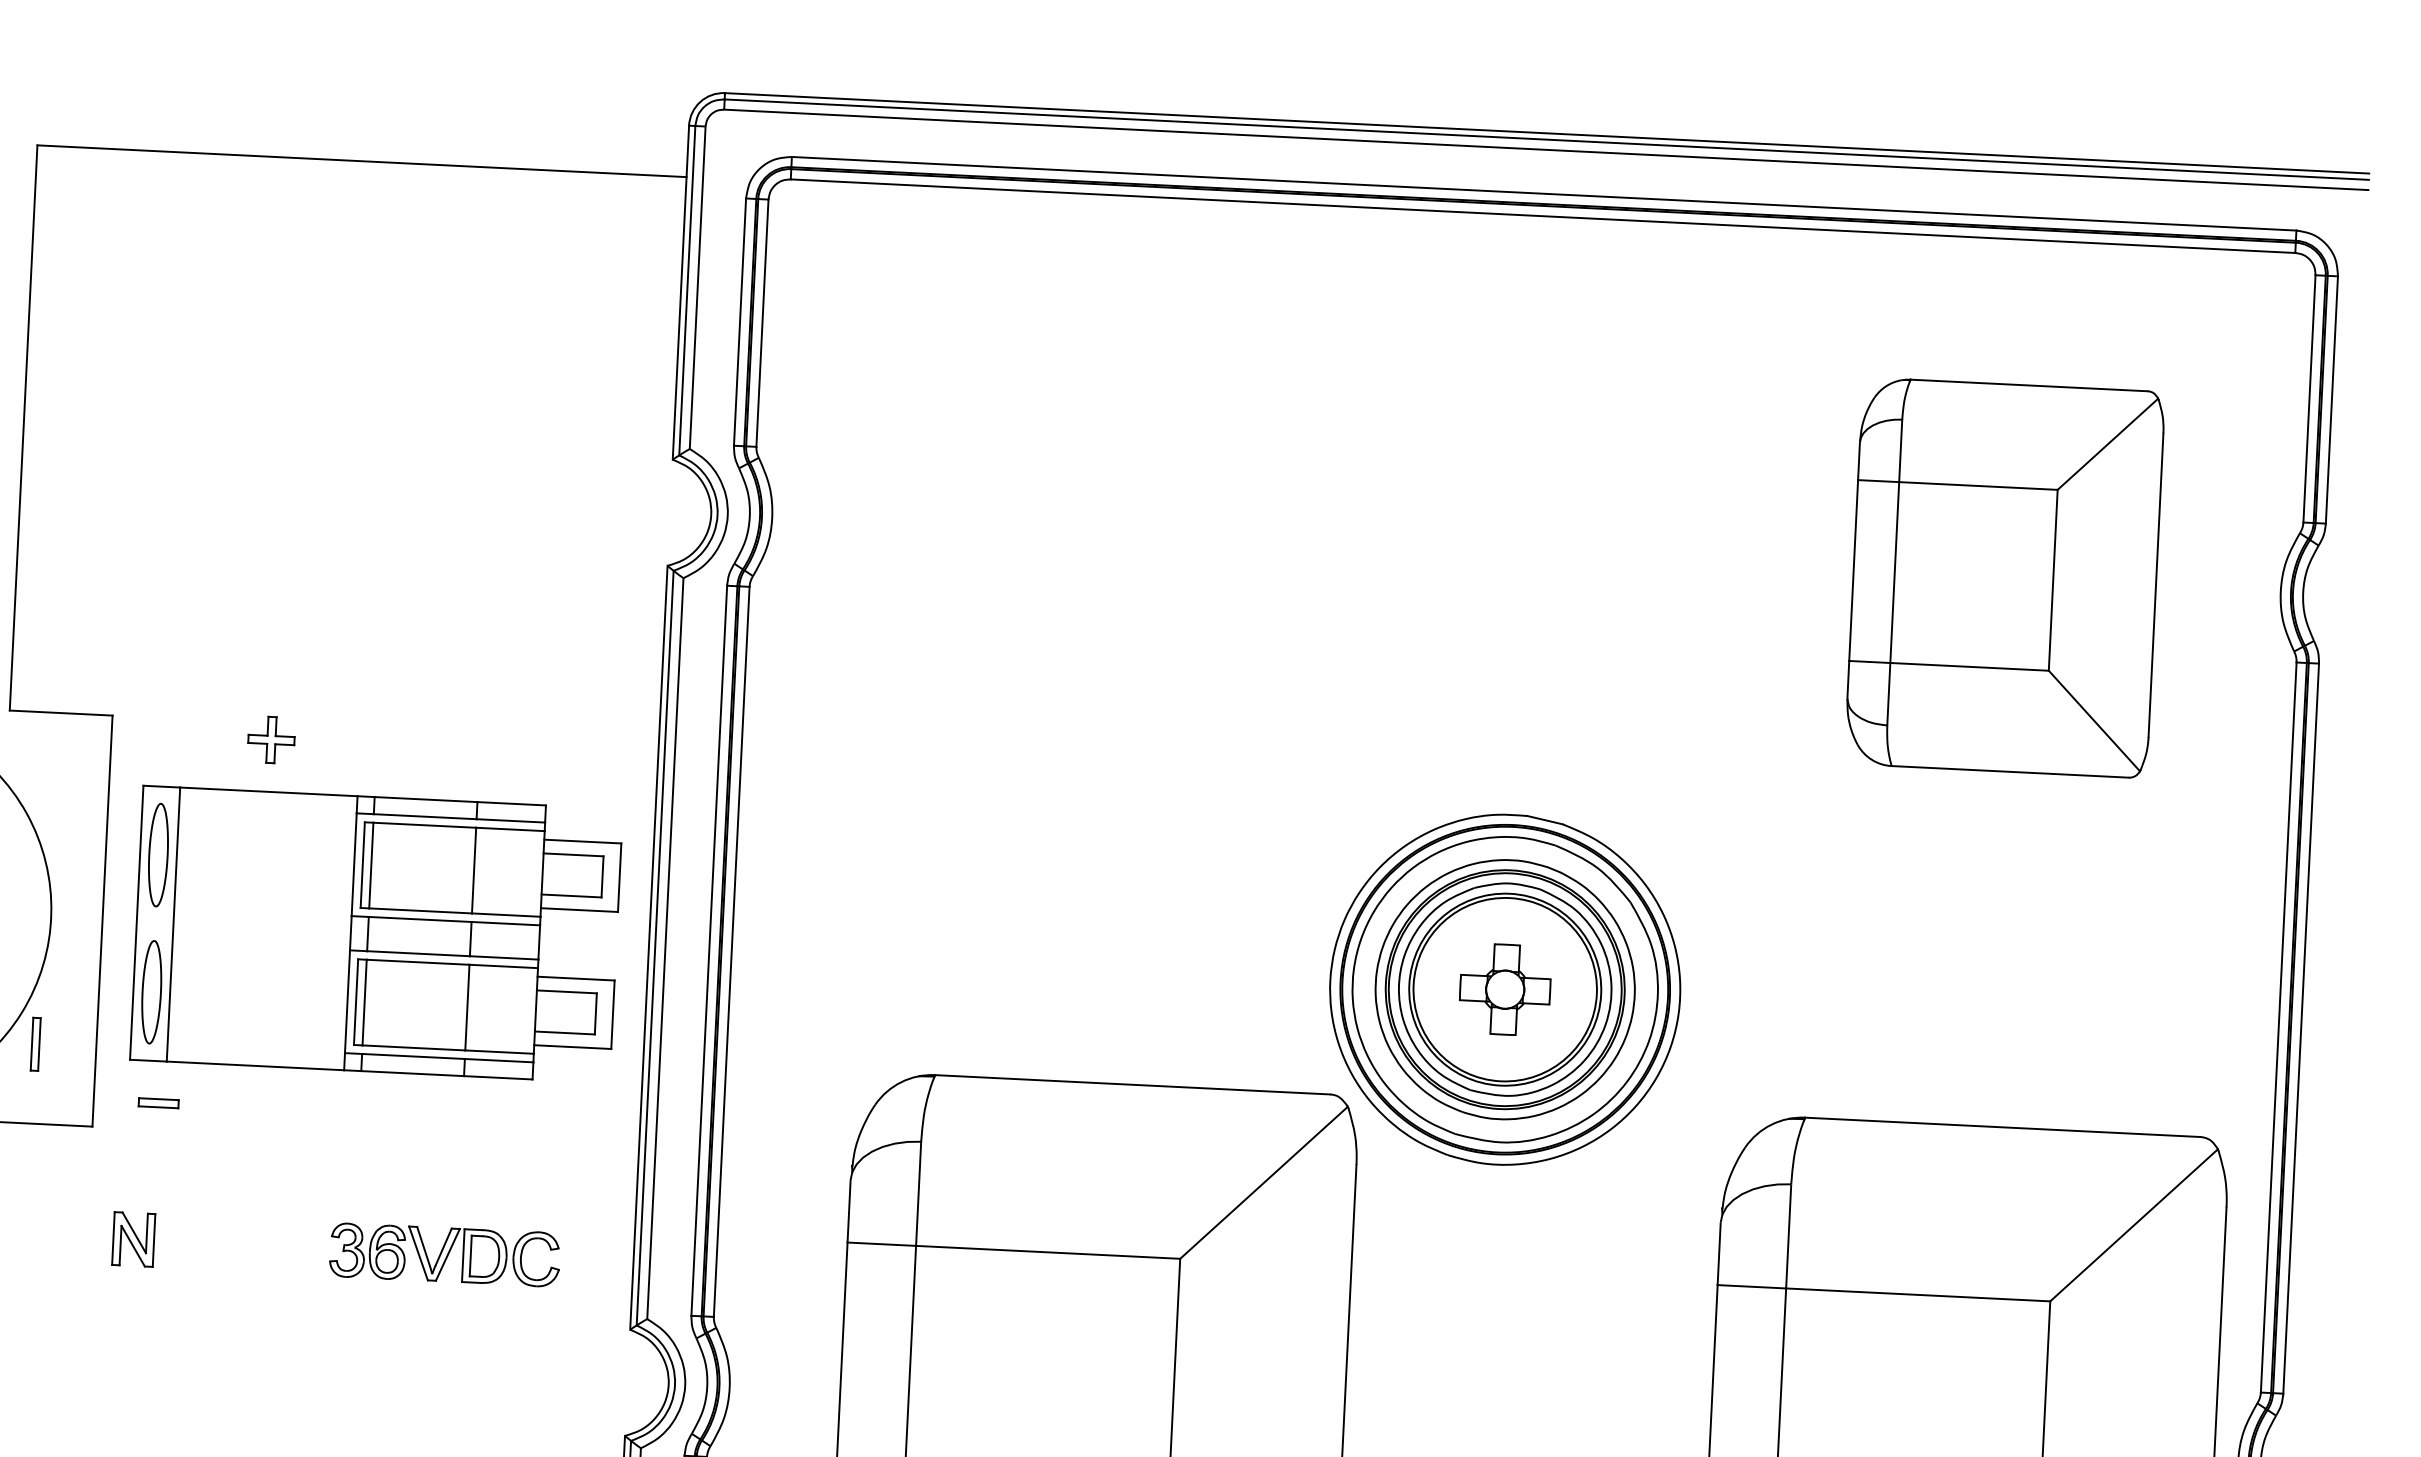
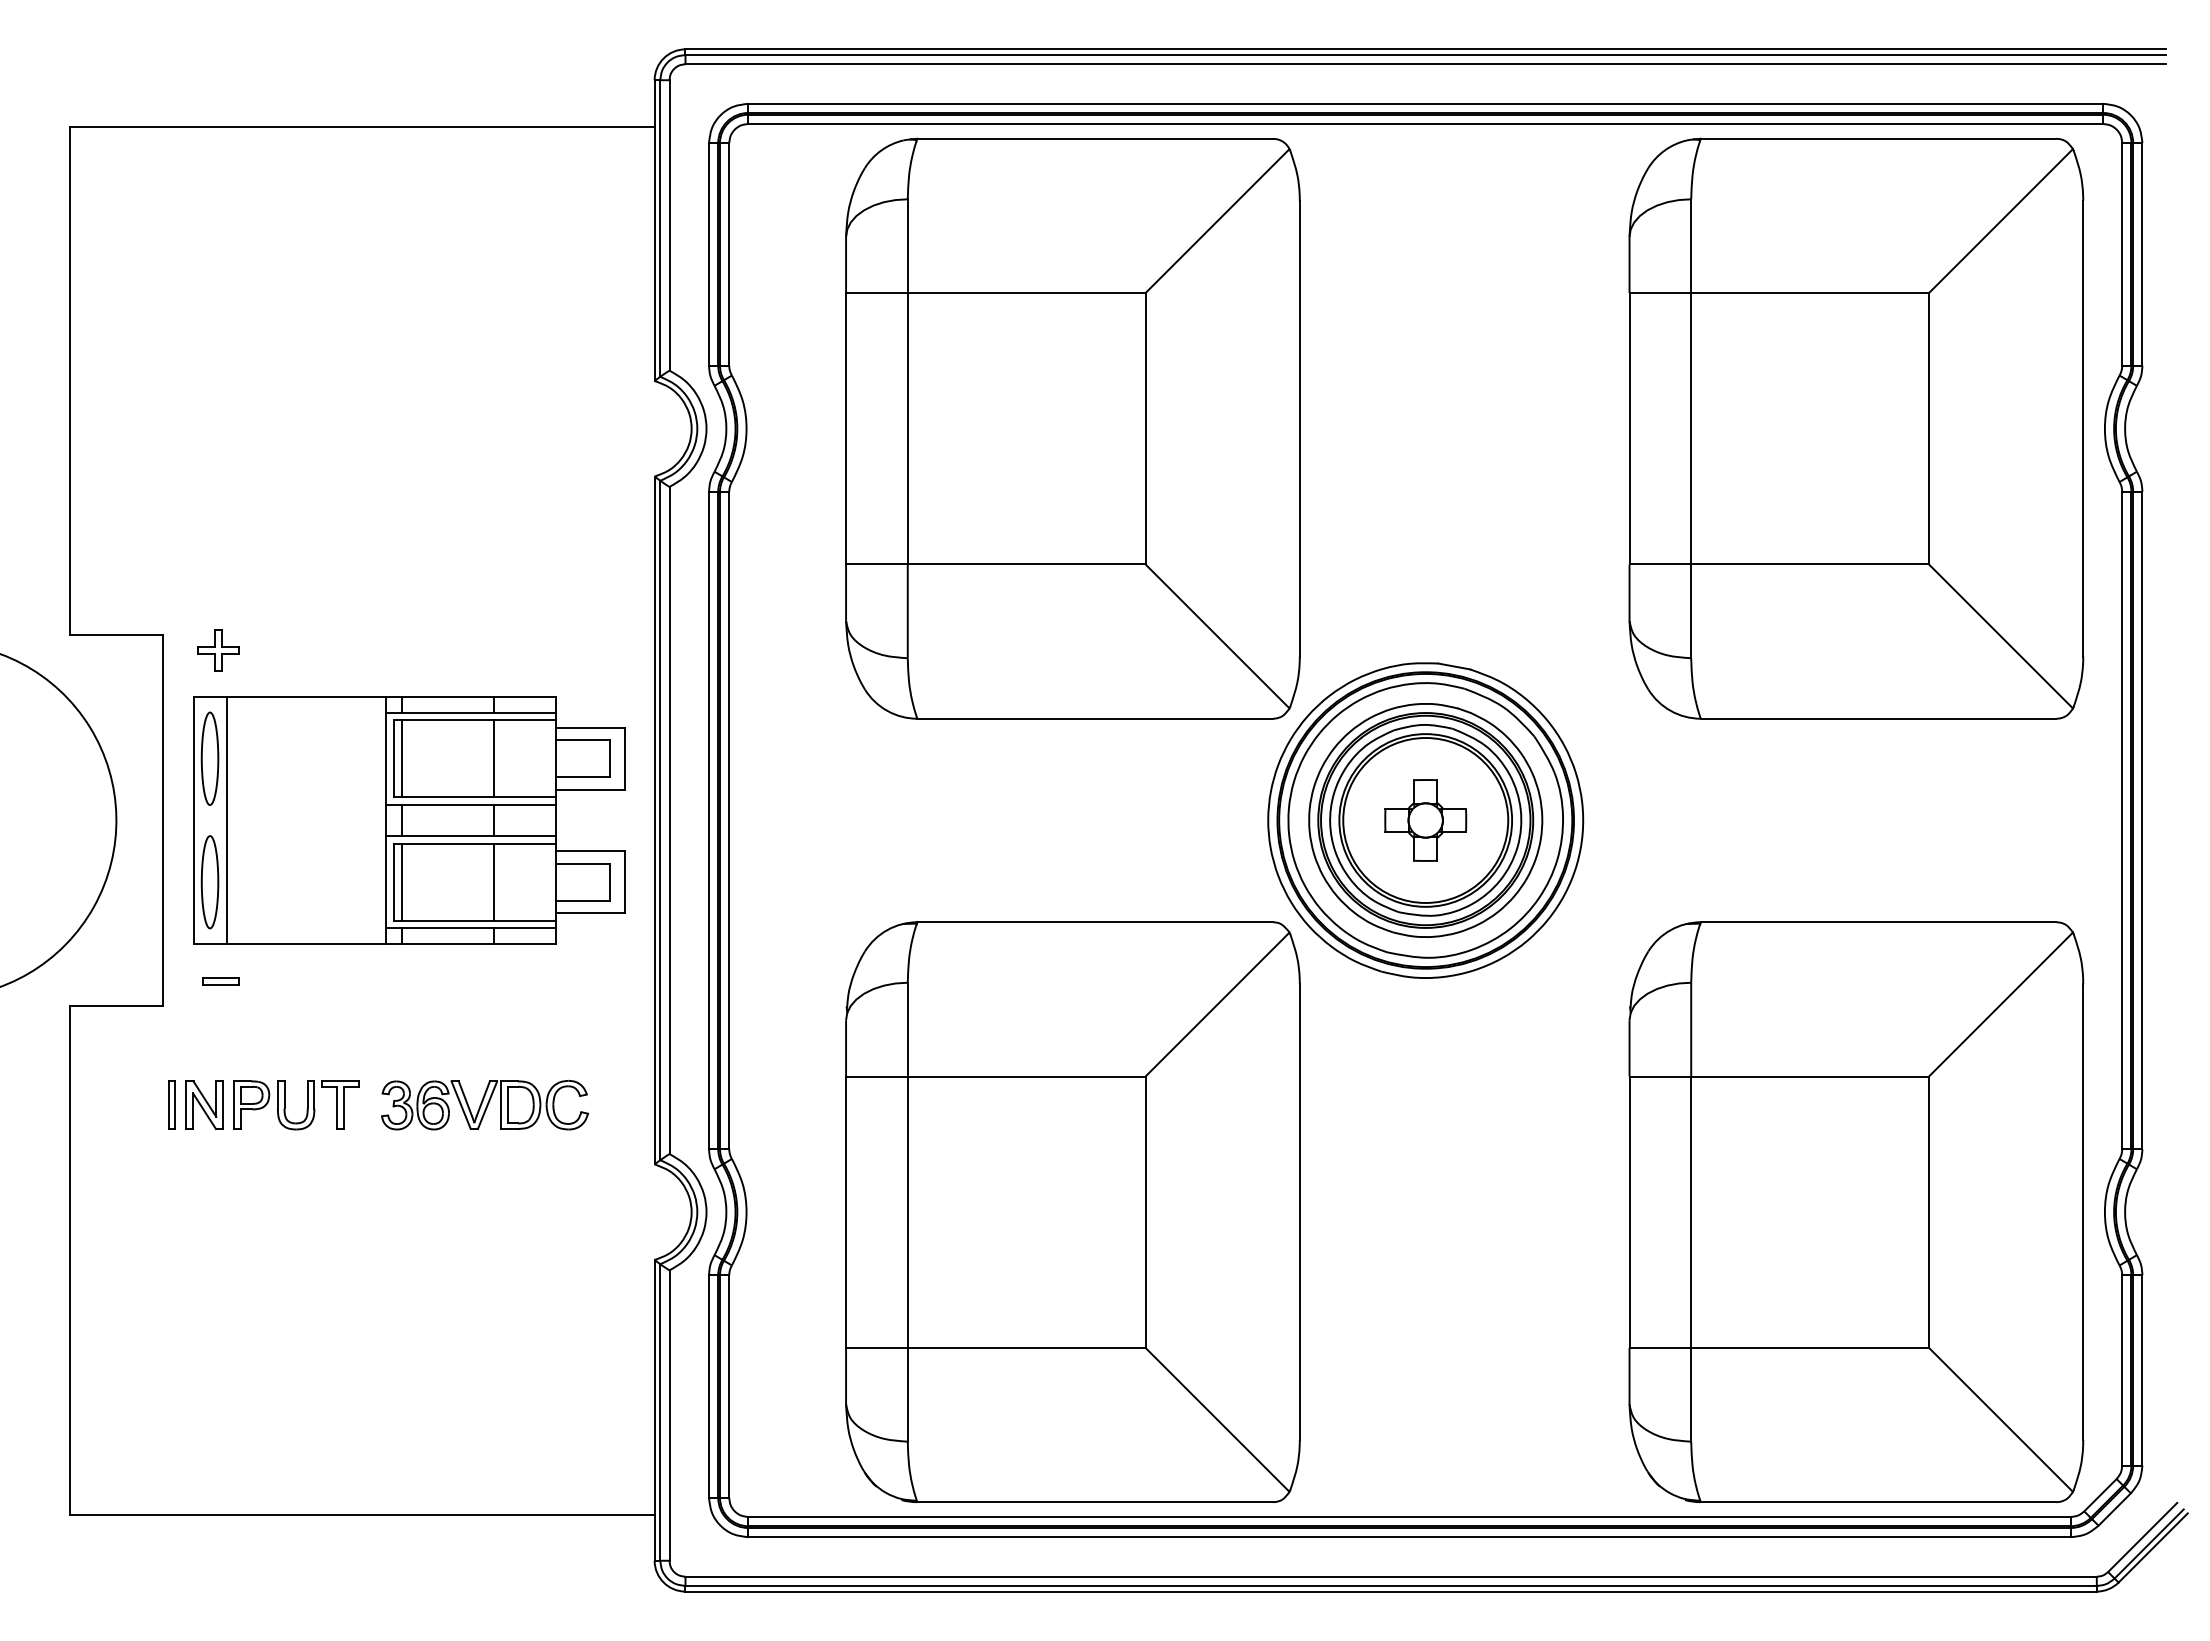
part: (1134, 535) -> (1072, 428), added
part: (2004, 577) -> (1856, 428), size x1.67
part: (271, 740) -> (218, 650), moved
part: (35, 1043) -> (171, 1104), moved
part: (246, 1248) -> (306, 1108), added

